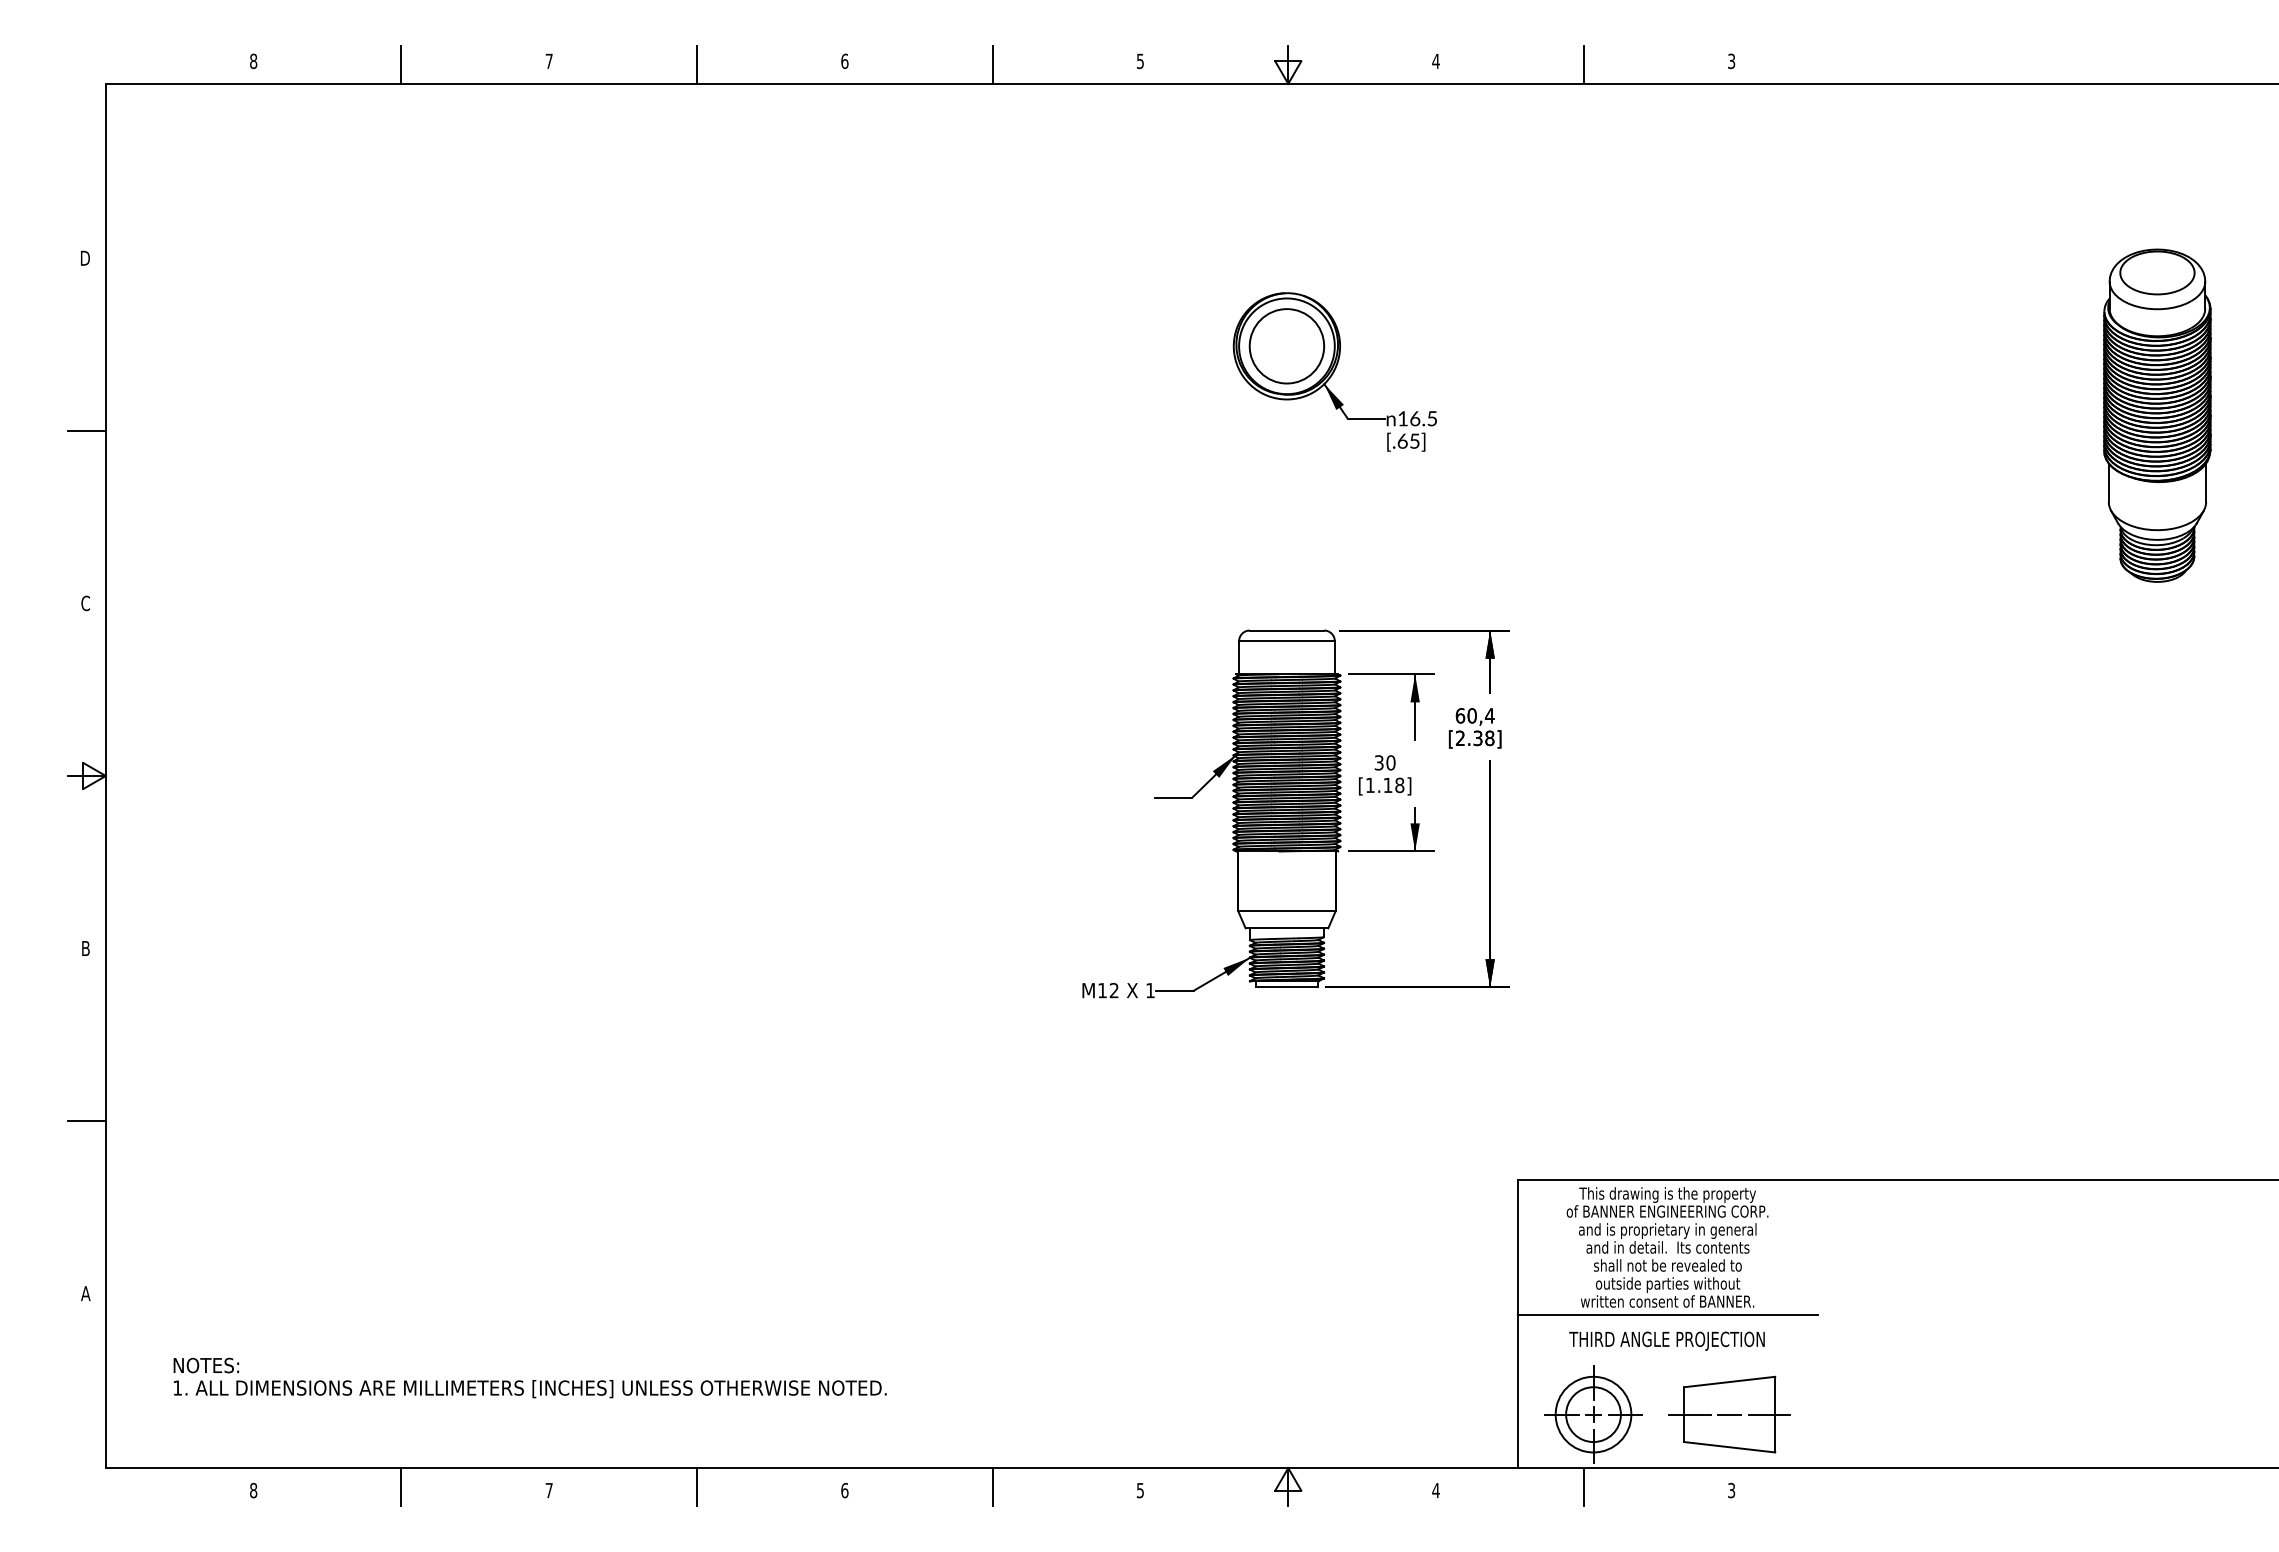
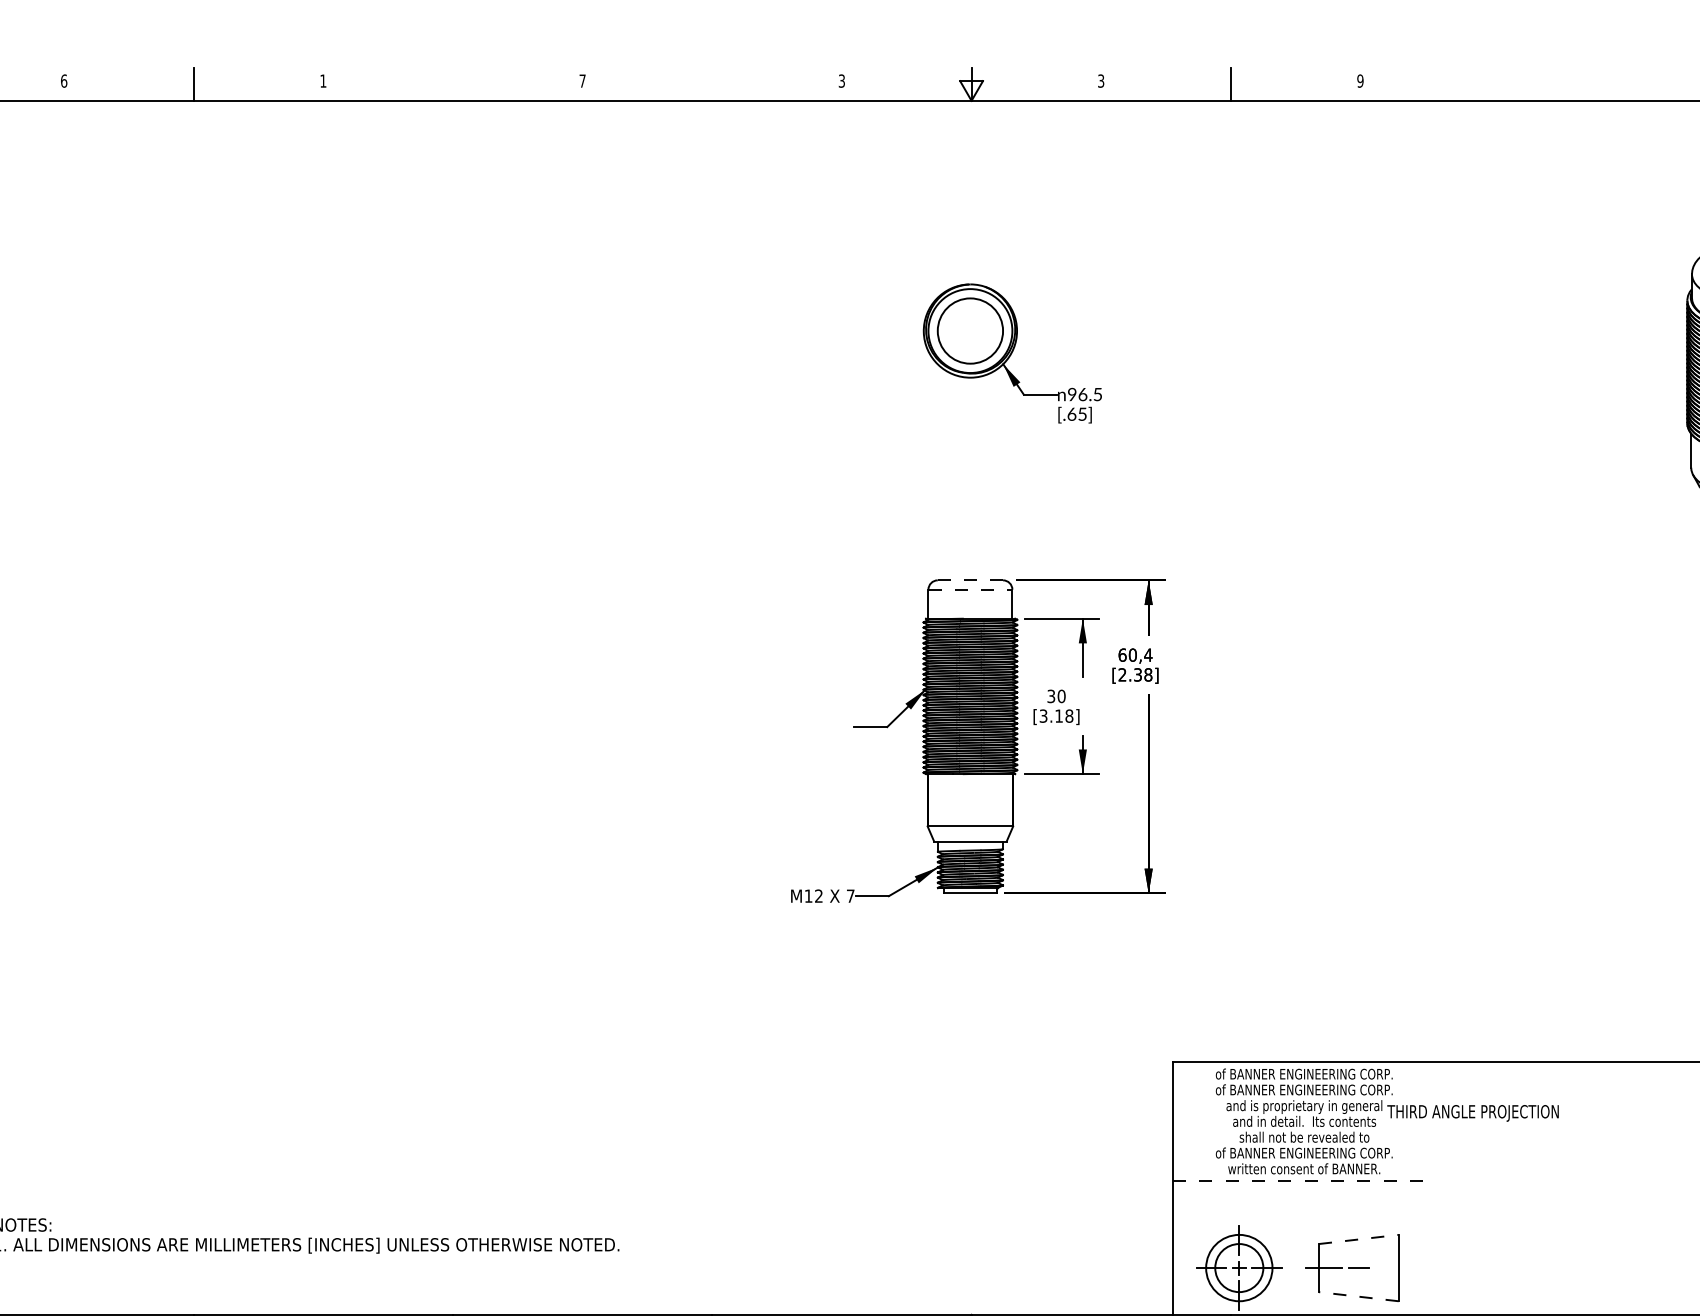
text: (253, 60) -> (63, 80), 8 -> 6
text: (548, 60) -> (322, 80), 7 -> 1
text: (1140, 60) -> (841, 80), 5 -> 3
text: (1731, 60) -> (1360, 80), 3 -> 9
text: (844, 61) -> (582, 81), 6 -> 7
text: (1435, 61) -> (1100, 81), 4 -> 3
line: (697, 64) -> (453, 83), removed
line: (992, 64) -> (712, 83), removed
text: (1402, 418) -> (1071, 394), 16.5 -> 96.5
line: (1287, 630) -> (970, 580), solid -> dashed
line: (1286, 641) -> (970, 589), solid -> dashed
text: (1370, 785) -> (1043, 716), [1.18] -> [3.18]
text: (1150, 990) -> (850, 896), 1 -> 7
text: (1667, 1194) -> (1304, 1074), This drawing is the property -> of BANNER ENGINEERING CORP.
text: (1667, 1284) -> (1304, 1153), outside parties without -> of BANNER ENGINEERING CORP.
line: (1668, 1315) -> (1305, 1181), solid -> dashed
text: (1666, 1340) -> (1472, 1112), moved
line: (1729, 1382) -> (1358, 1239), solid -> dashed
line: (1769, 1414) -> (1393, 1267), removed
line: (1729, 1447) -> (1358, 1296), solid -> dashed

